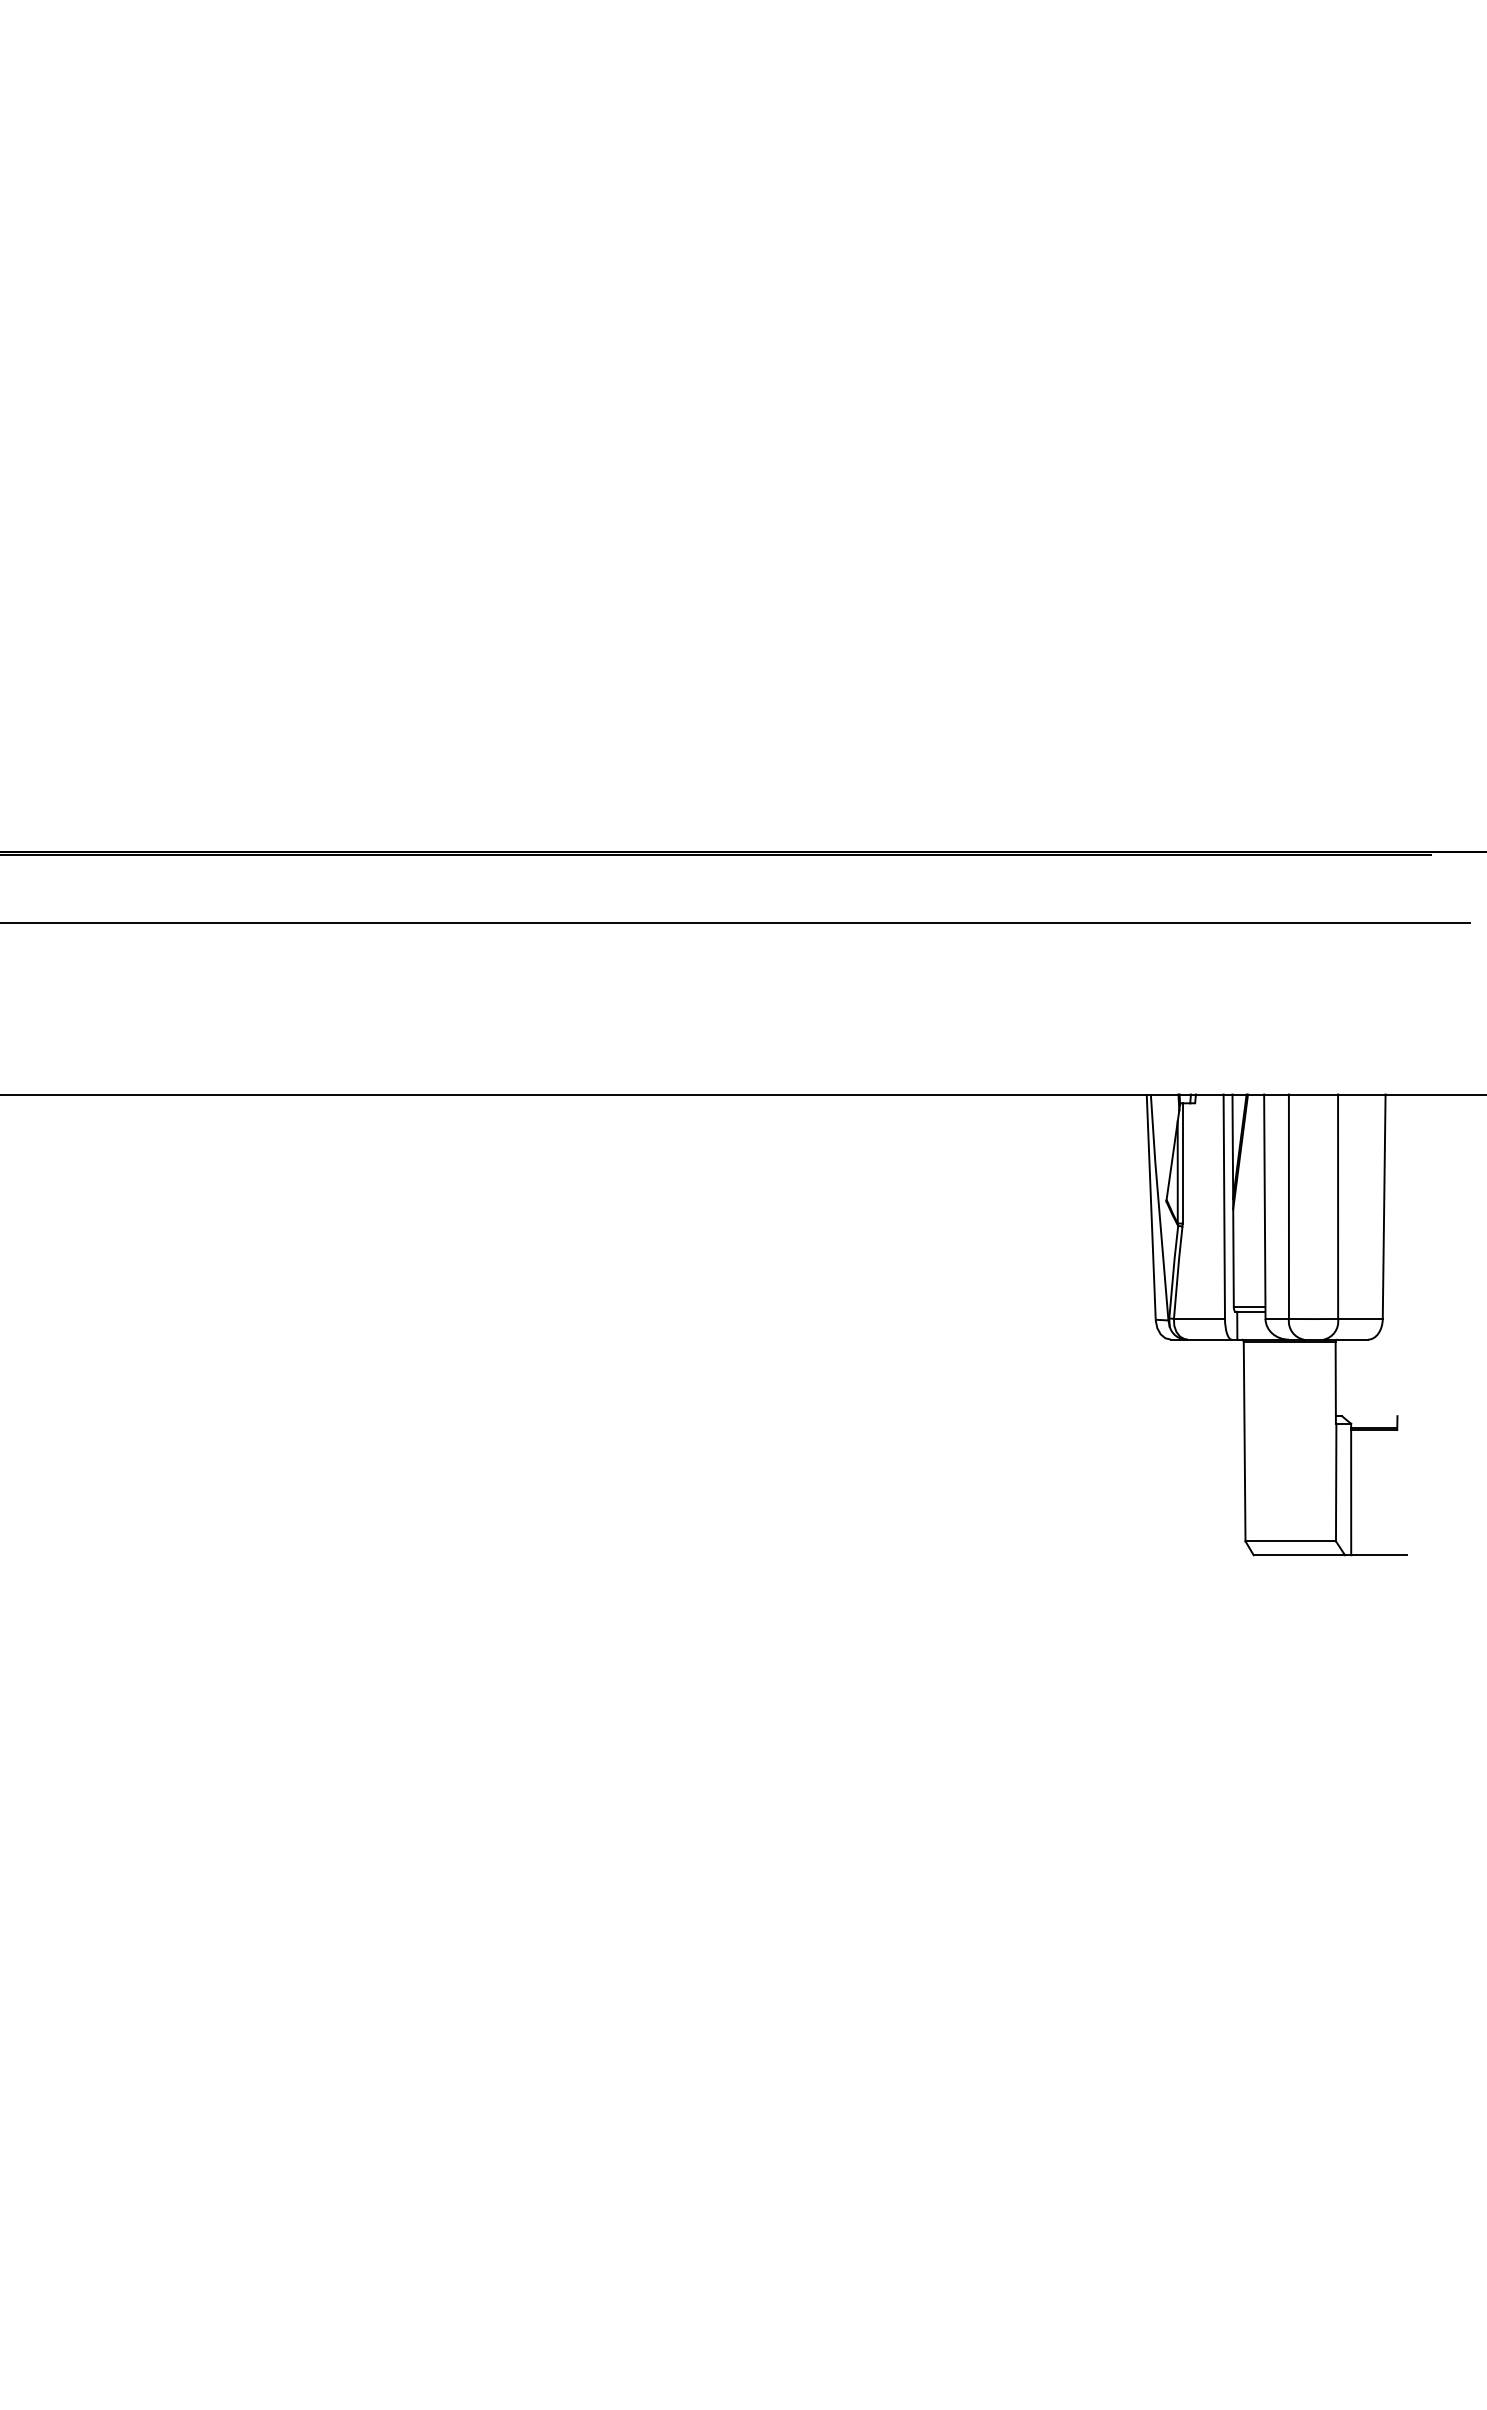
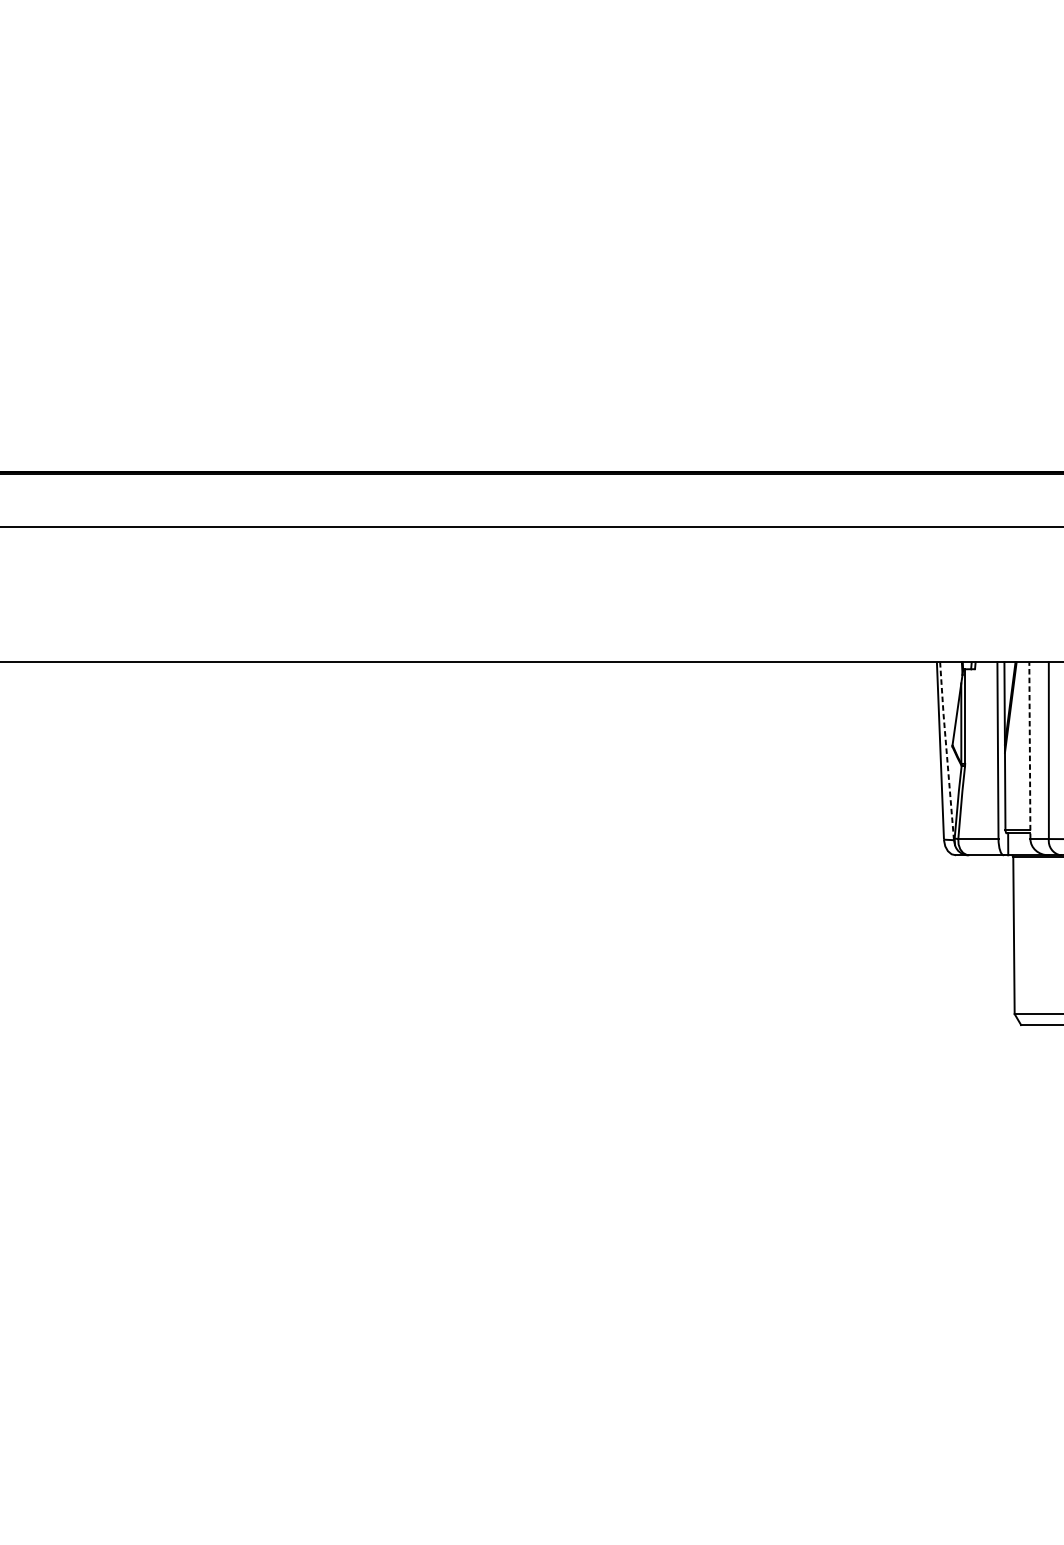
line: (1264, 1206) -> (1029, 750), solid -> dashed
line: (1159, 1207) -> (946, 751), solid -> dashed

